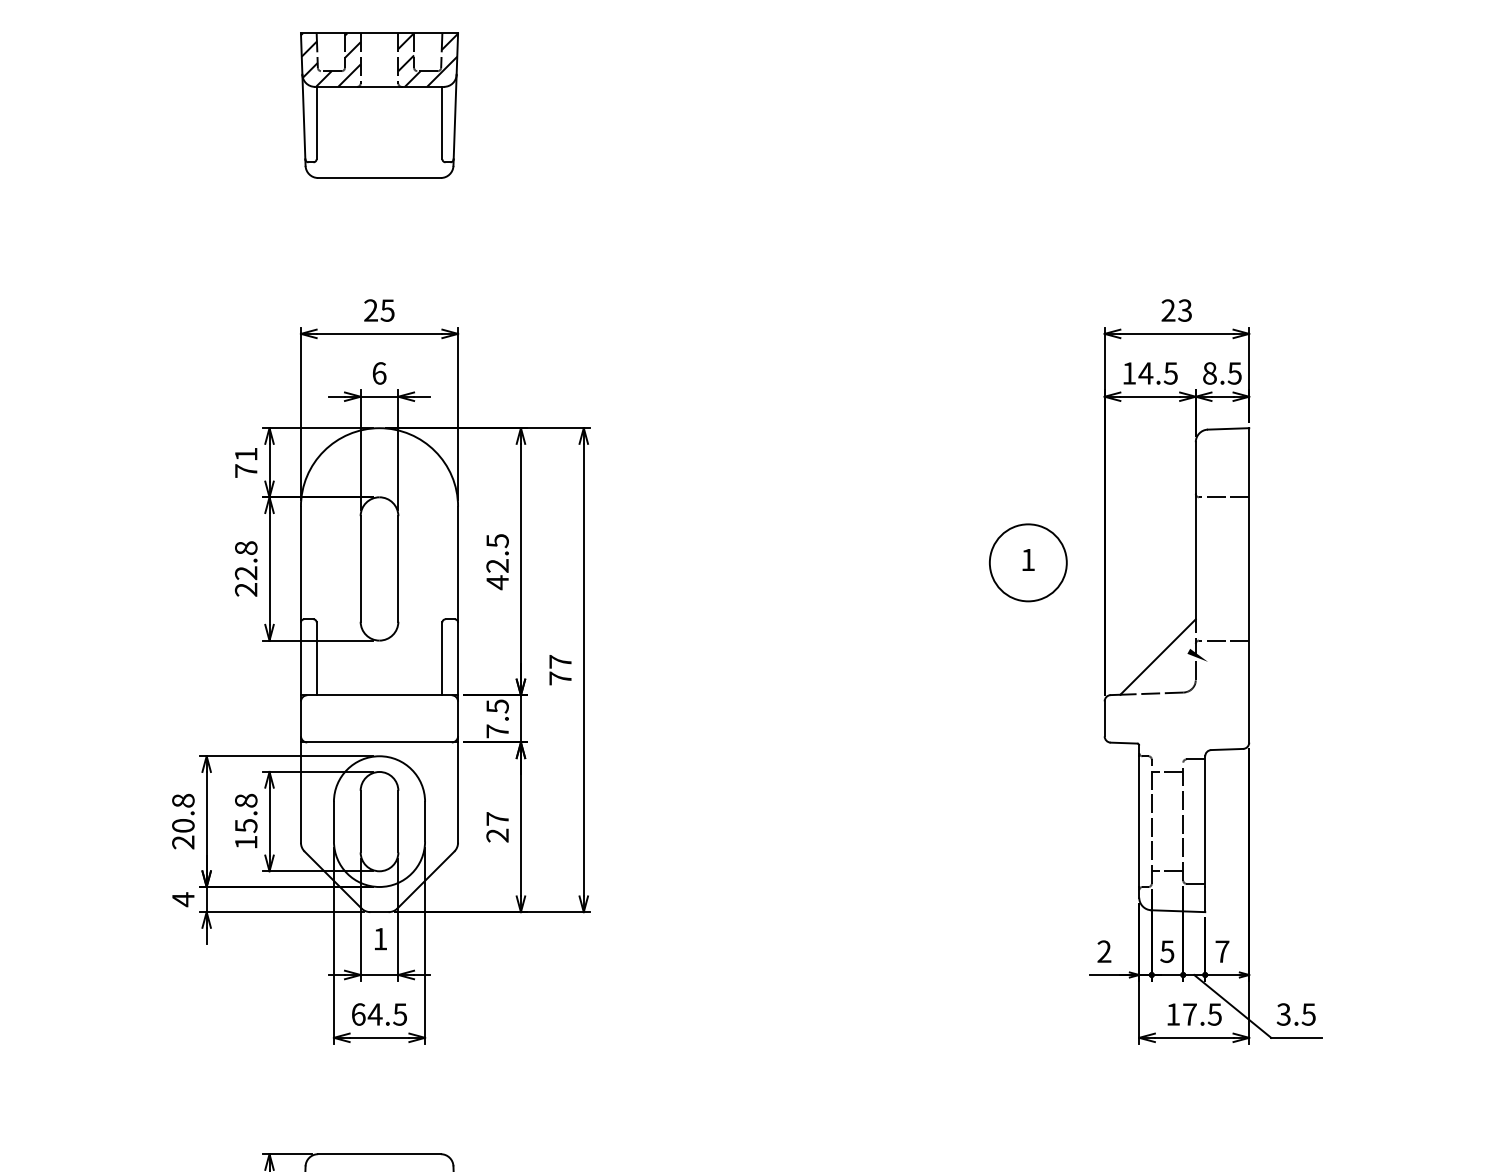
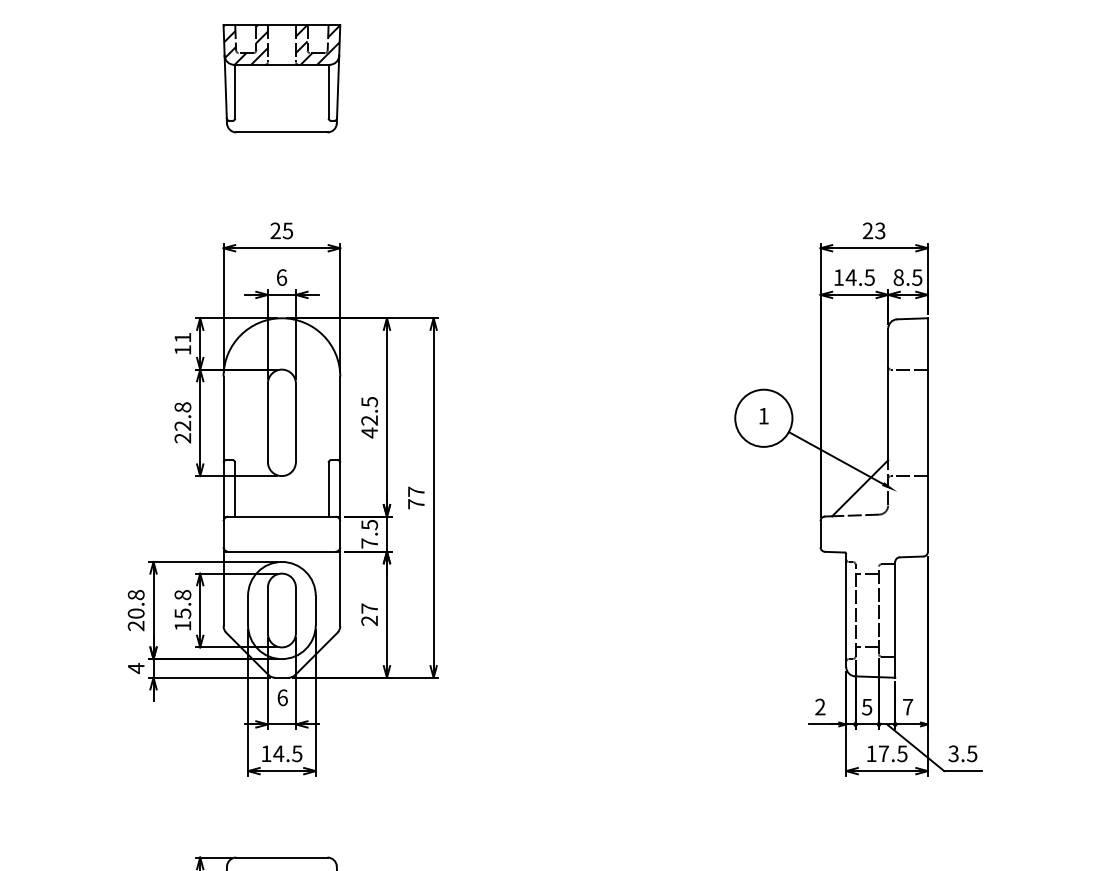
text: (246, 470) -> (183, 349), 71 -> 11
line: (1125, 616) -> (836, 458), added
text: (380, 938) -> (282, 697), 1 -> 6
text: (358, 1014) -> (266, 753), 64.5 -> 14.5

